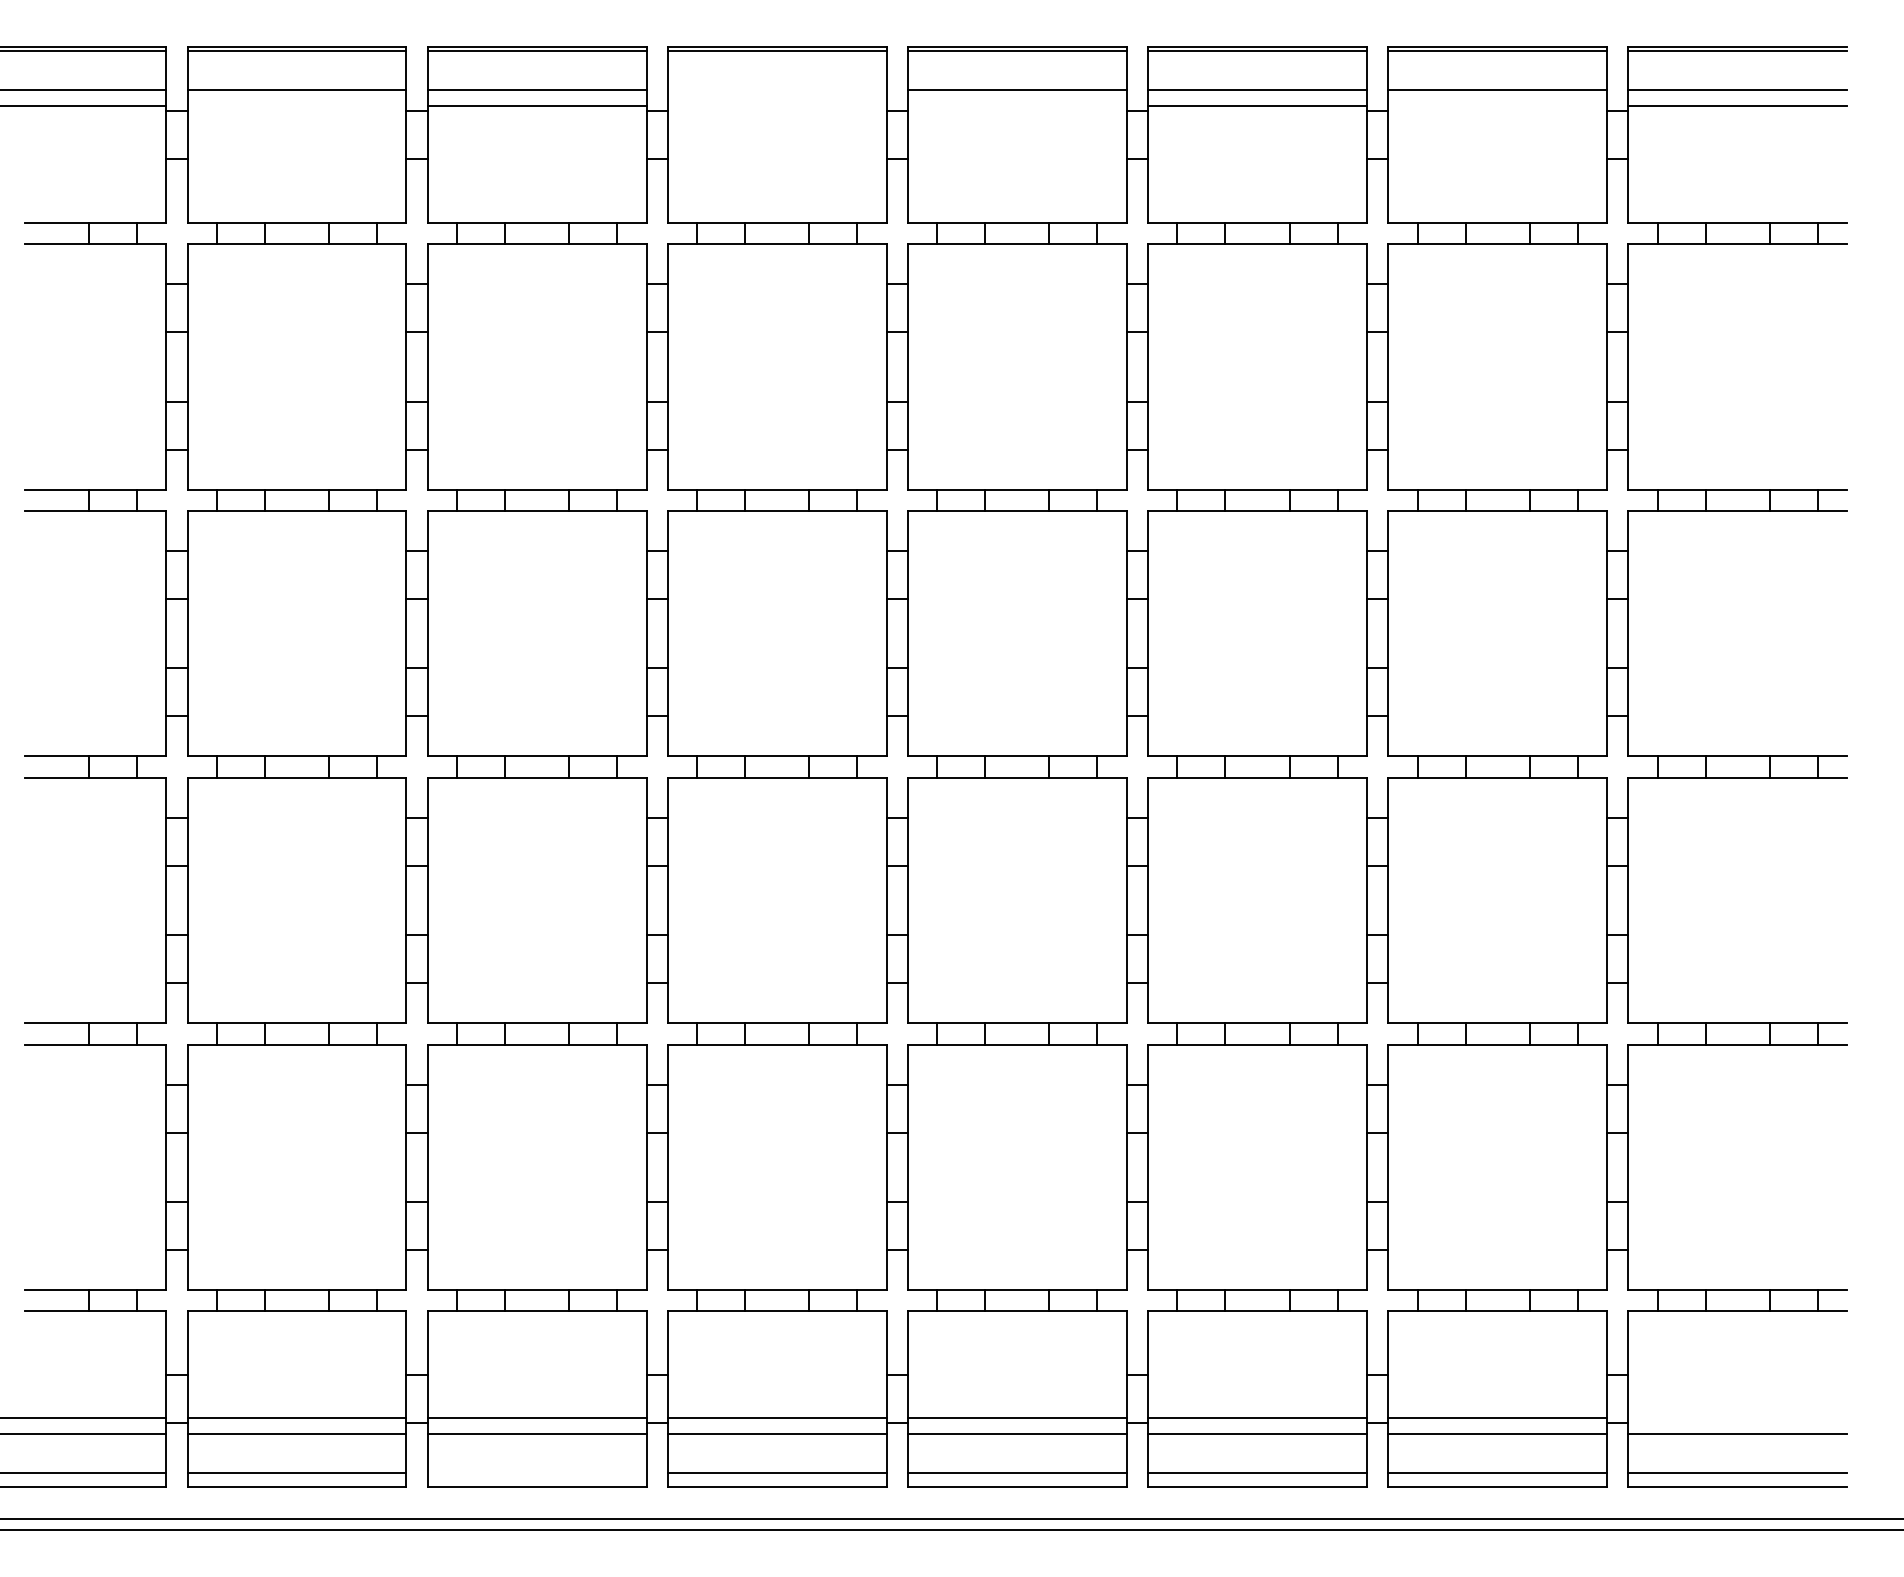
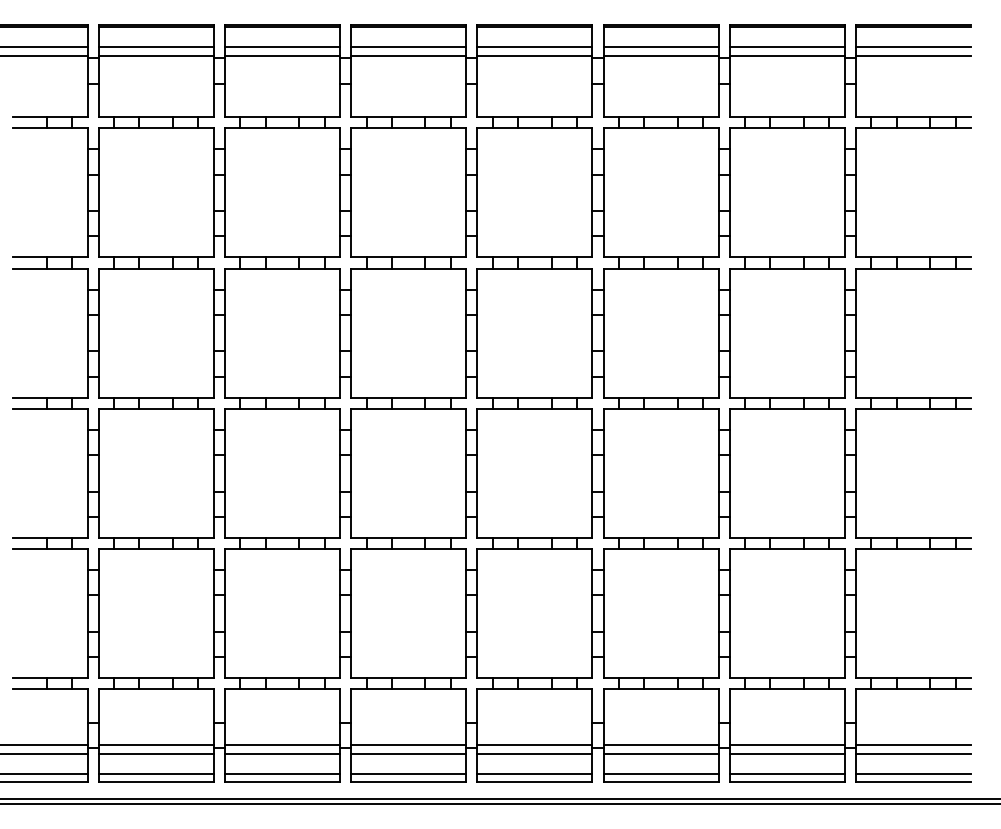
line: (776, 90) -> (408, 47), added
line: (295, 105) -> (155, 55), added
line: (776, 105) -> (408, 55), added
line: (1016, 105) -> (534, 55), added
line: (1496, 105) -> (786, 55), added
line: (1735, 1418) -> (912, 745), added
line: (535, 1473) -> (281, 774), added

